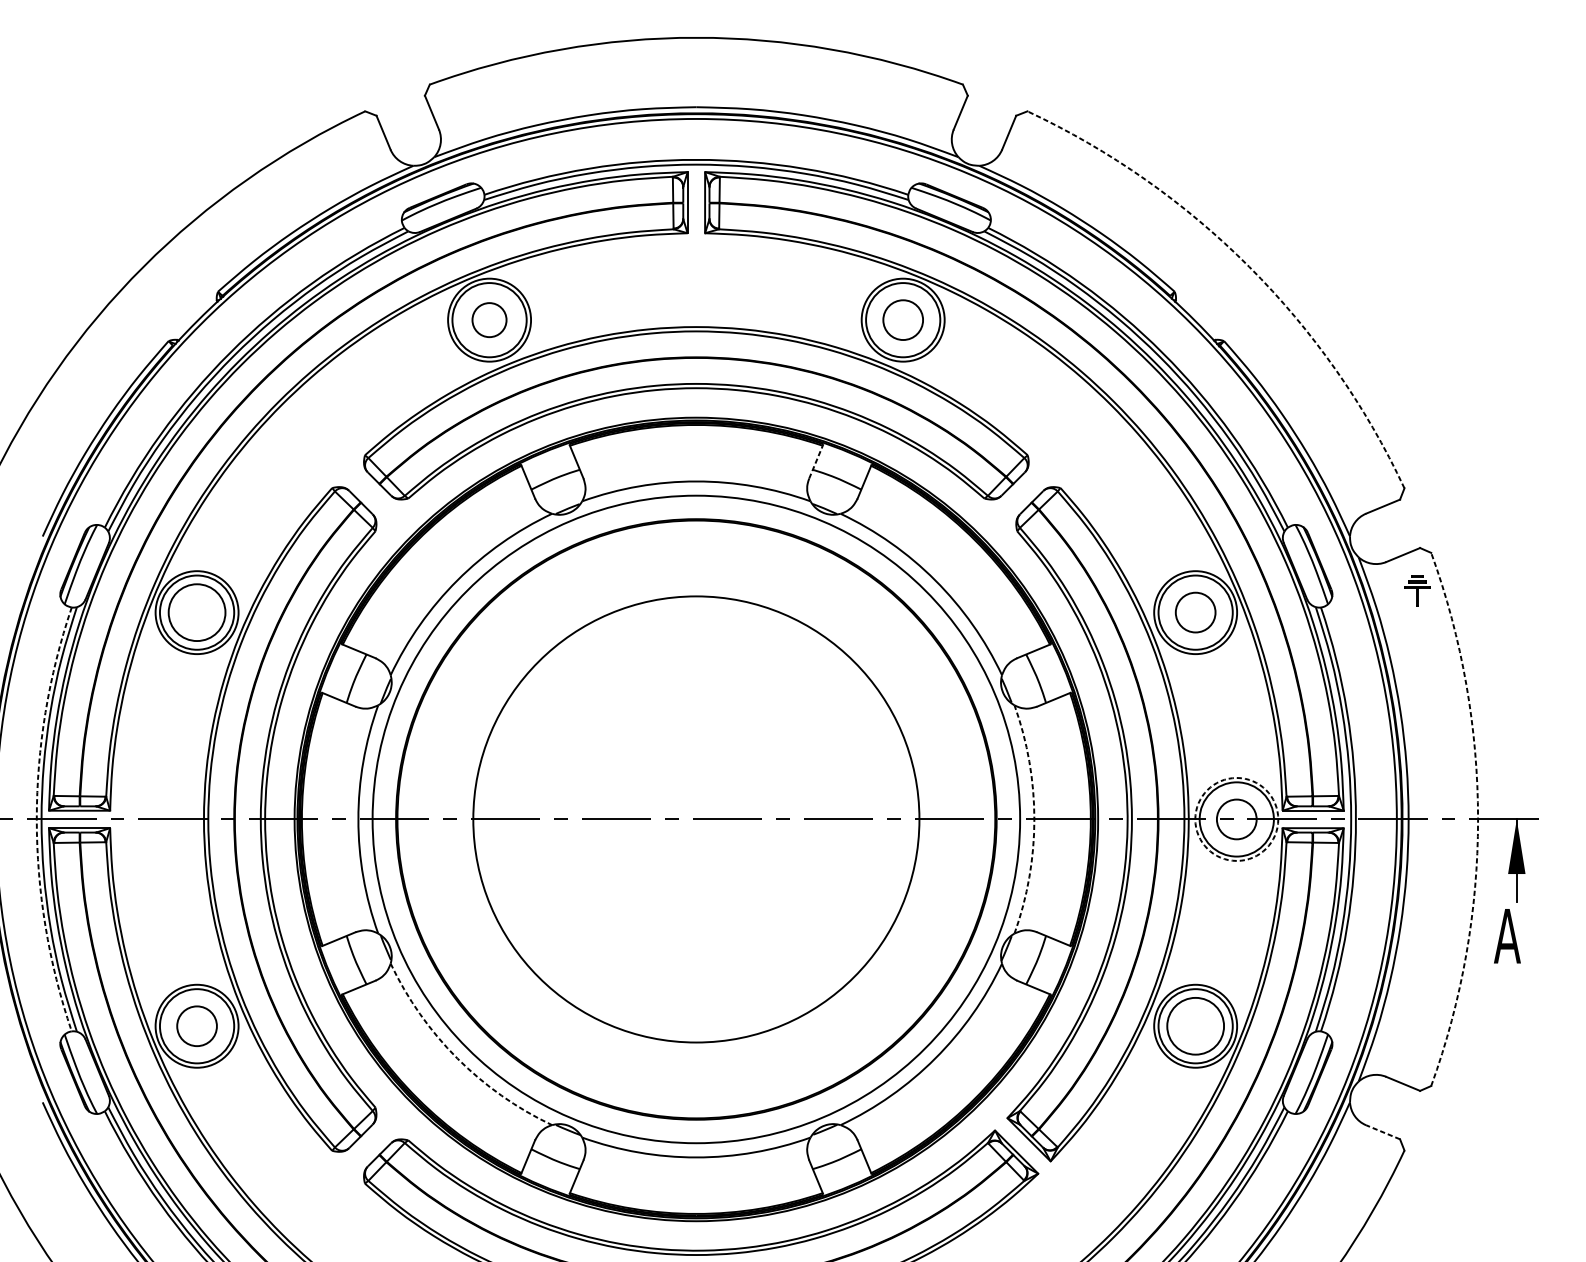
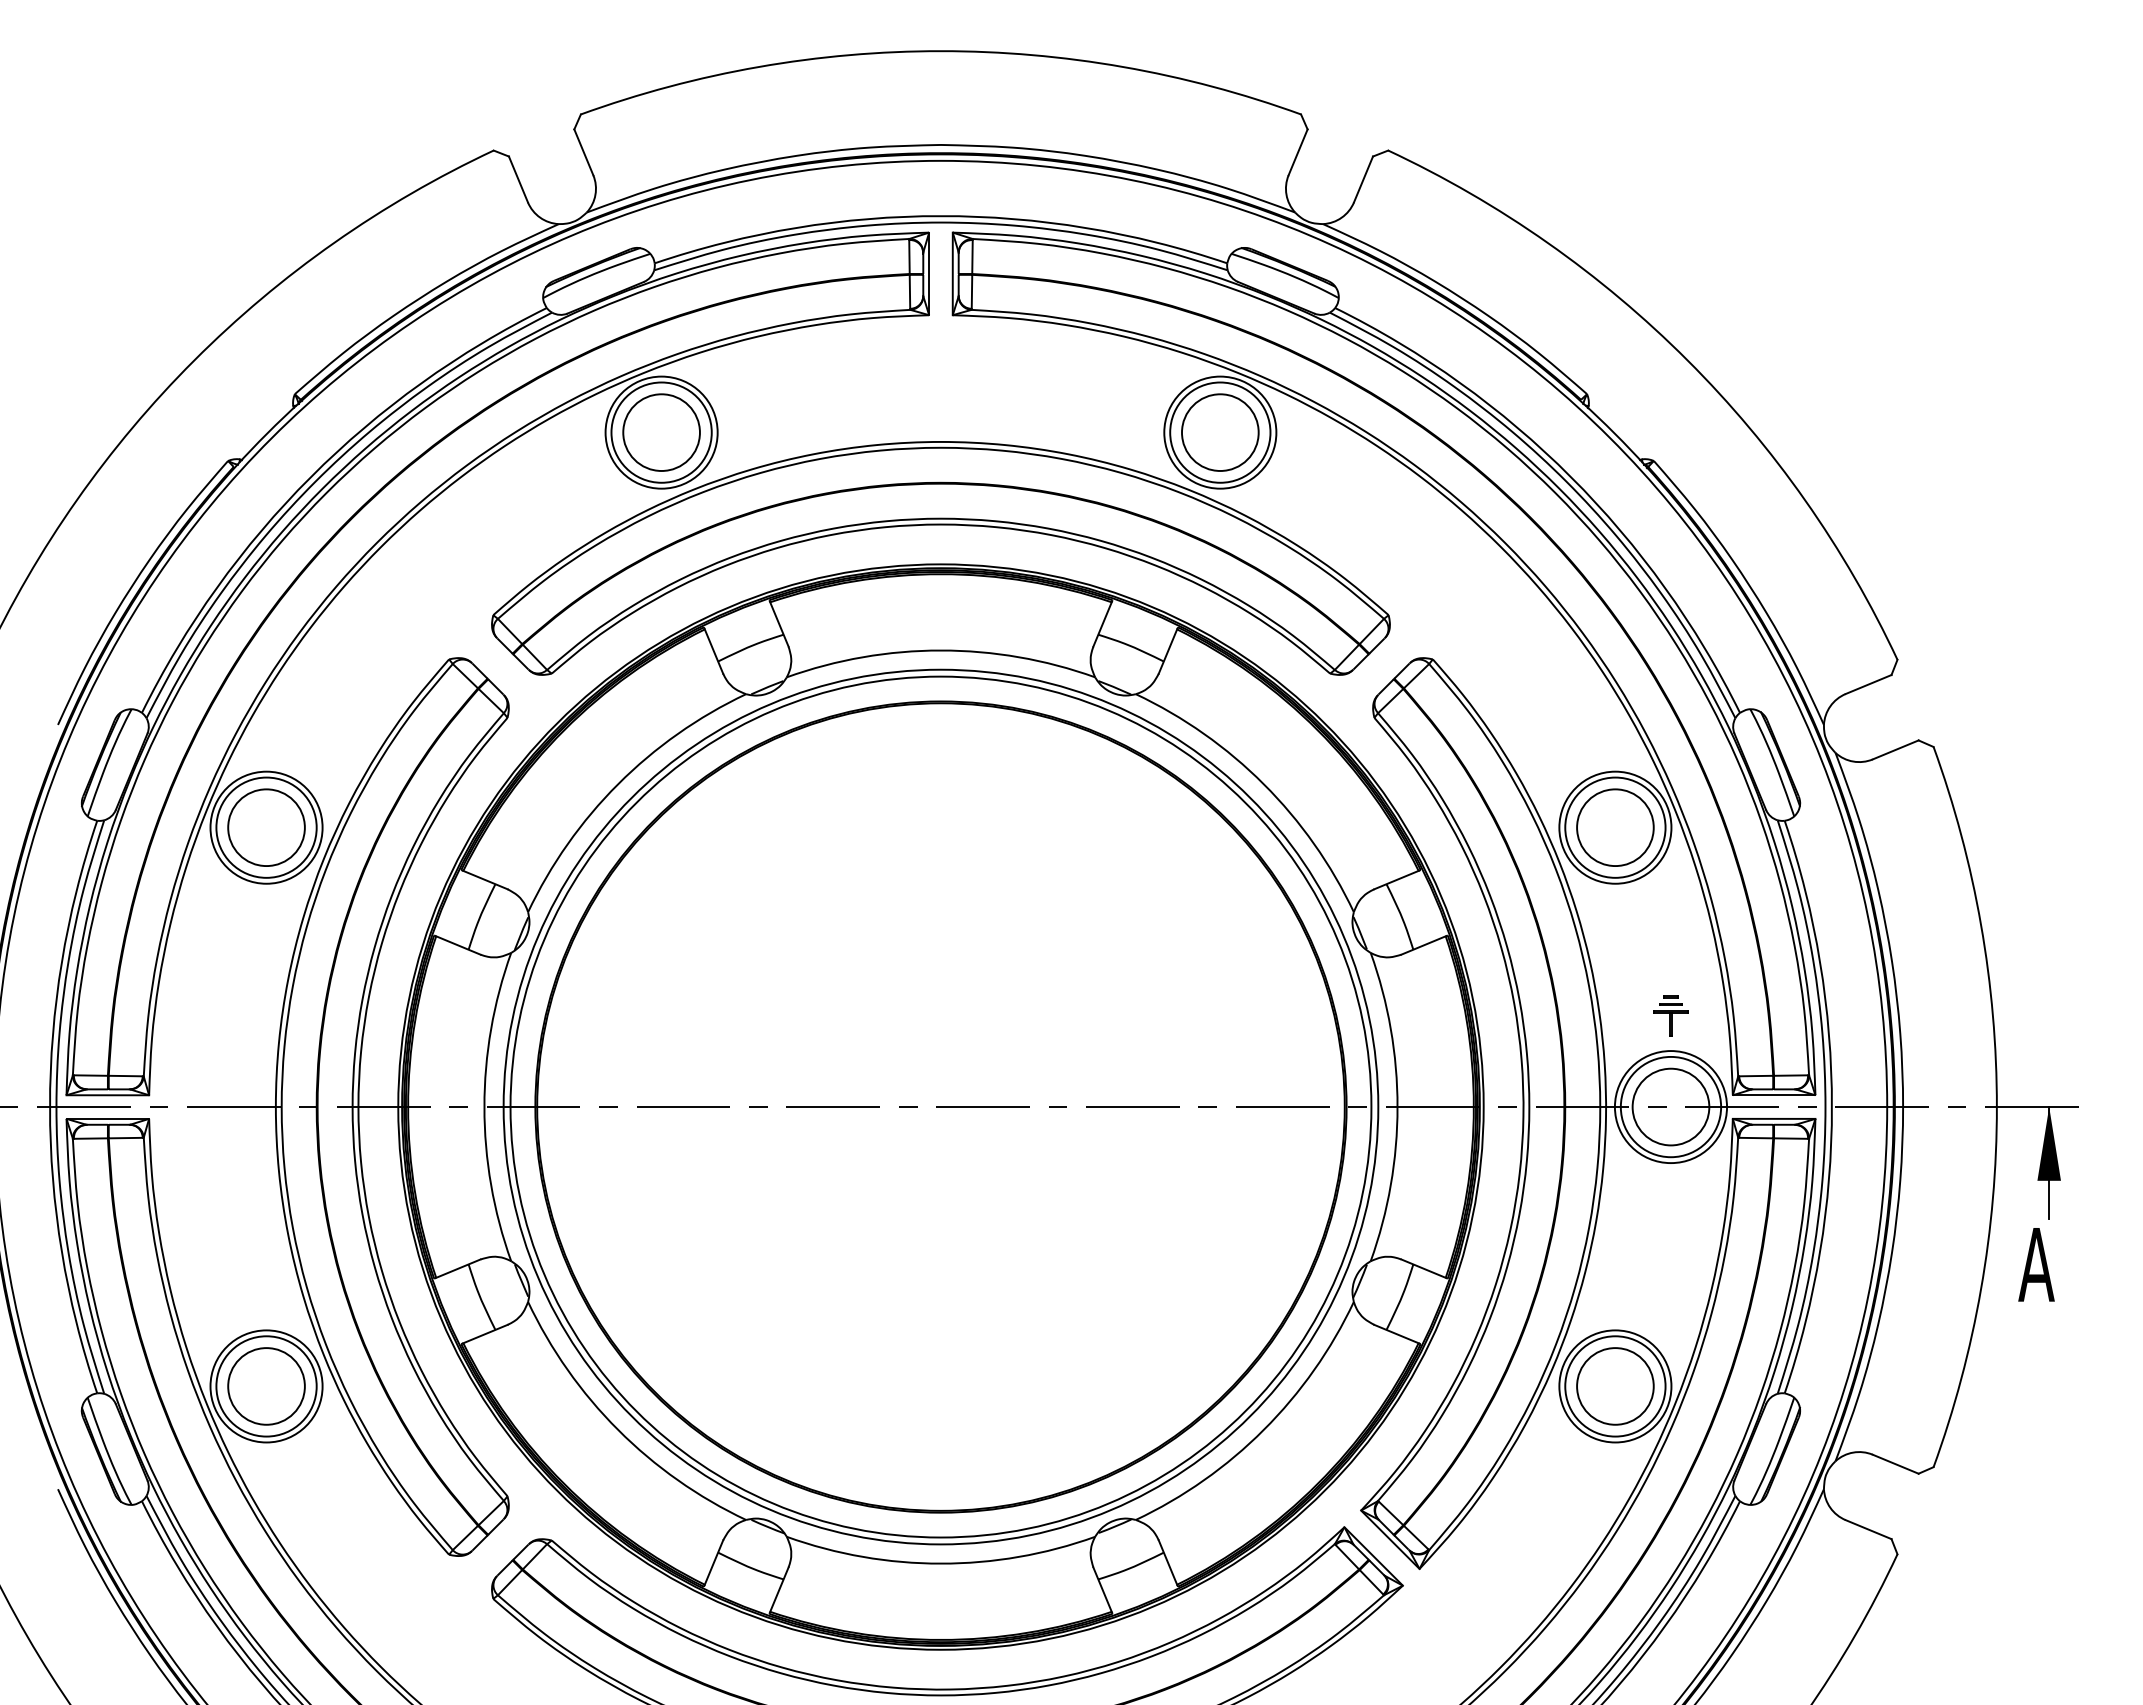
arc: (1249, 266) -> (1687, 360), dashed -> solid
circle: (489, 320) -> (661, 432), size x1.67
circle: (903, 320) -> (1220, 432), size x1.43
line: (815, 462) -> (1102, 624), dashed -> solid
part: (1417, 590) -> (1670, 1015), moved
circle: (1195, 612) -> (1615, 827), size x1.43
arc: (37, 819) -> (50, 1107), dashed -> solid
circle: (696, 819) -> (940, 1106), size x1.43
arc: (1034, 819) -> (1397, 1107), dashed -> solid
circle: (1236, 819) -> (1670, 1106), size x1.43
circle: (1236, 819) -> (1670, 1107), dashed -> solid
arc: (1477, 819) -> (1996, 1107), dashed -> solid
circle: (197, 1026) -> (266, 1386), size x1.43
arc: (457, 1058) -> (618, 1429), dashed -> solid
line: (1383, 1132) -> (1868, 1529), dashed -> solid

